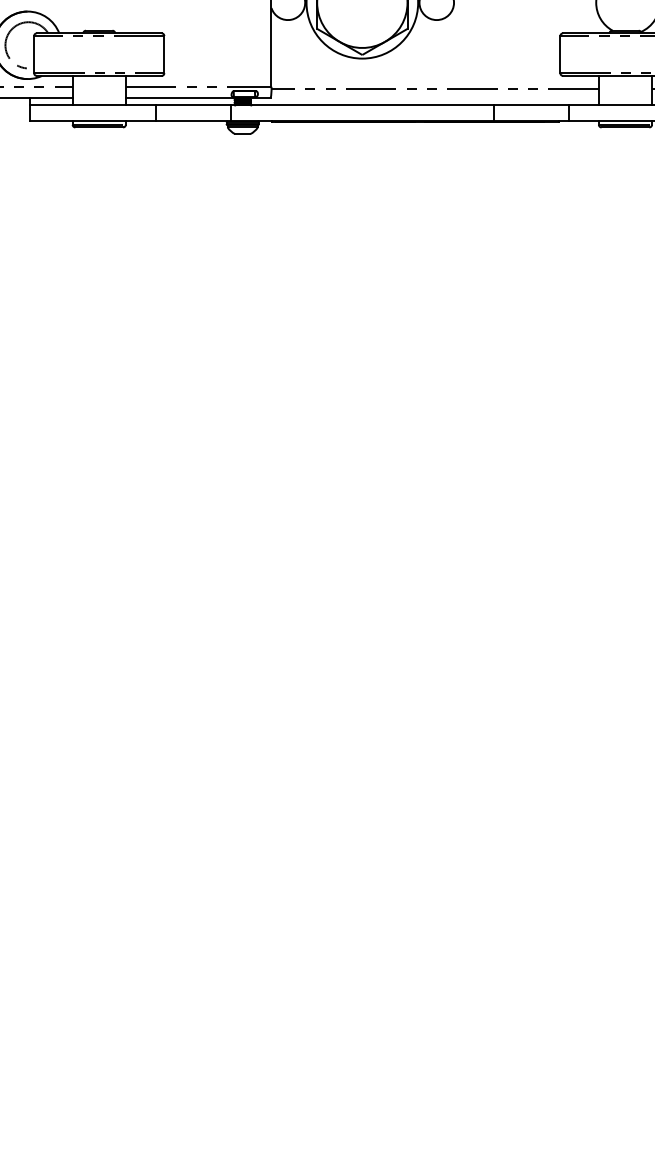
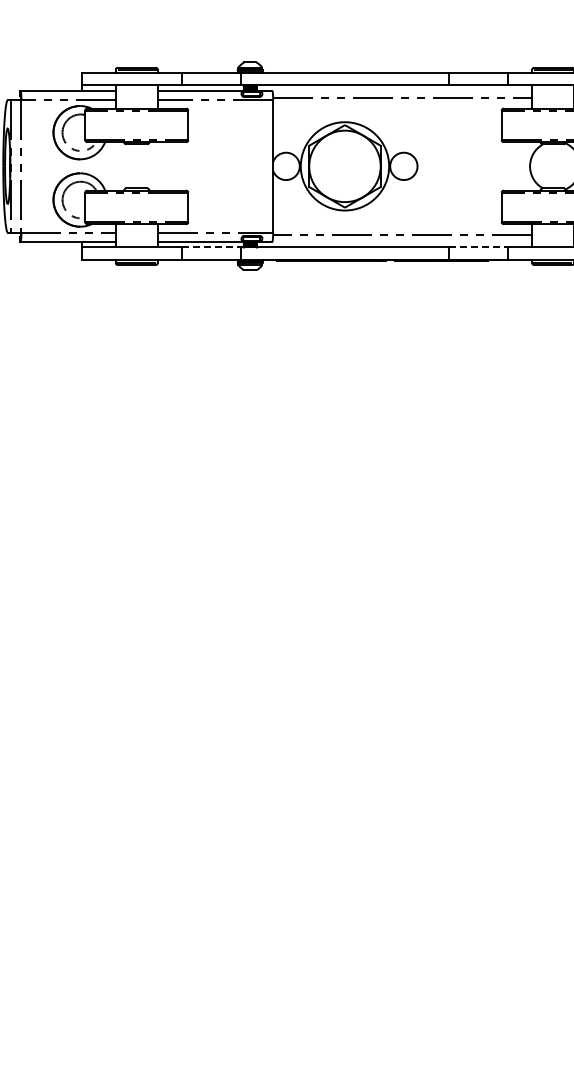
line: (193, 105) -> (211, 247), solid -> dashed
line: (532, 105) -> (479, 247), solid -> dashed

